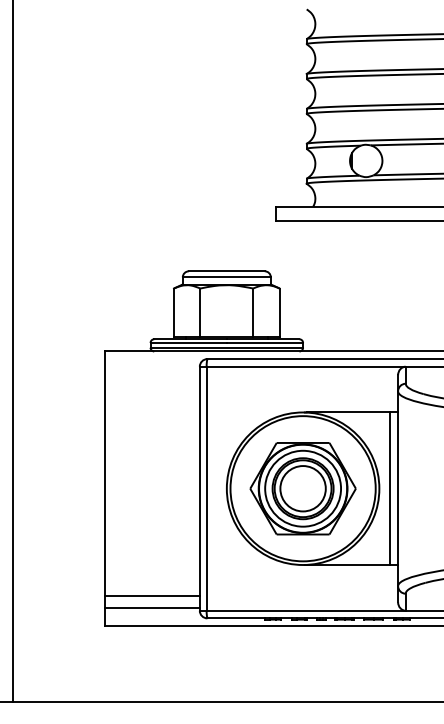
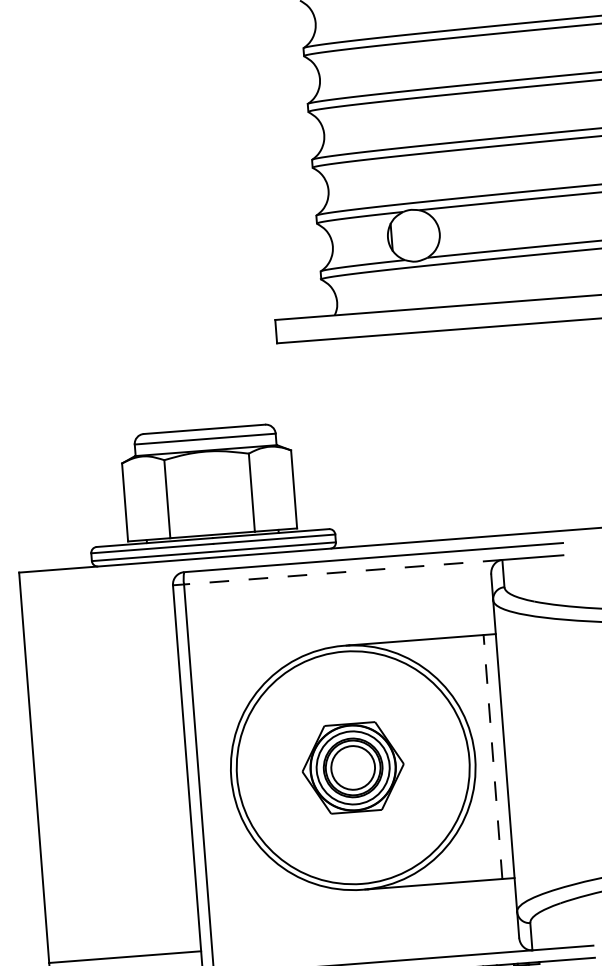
line: (305, 366) -> (342, 571), solid -> dashed
part: (302, 488) -> (352, 767), size x0.6
line: (390, 488) -> (492, 756), solid -> dashed

